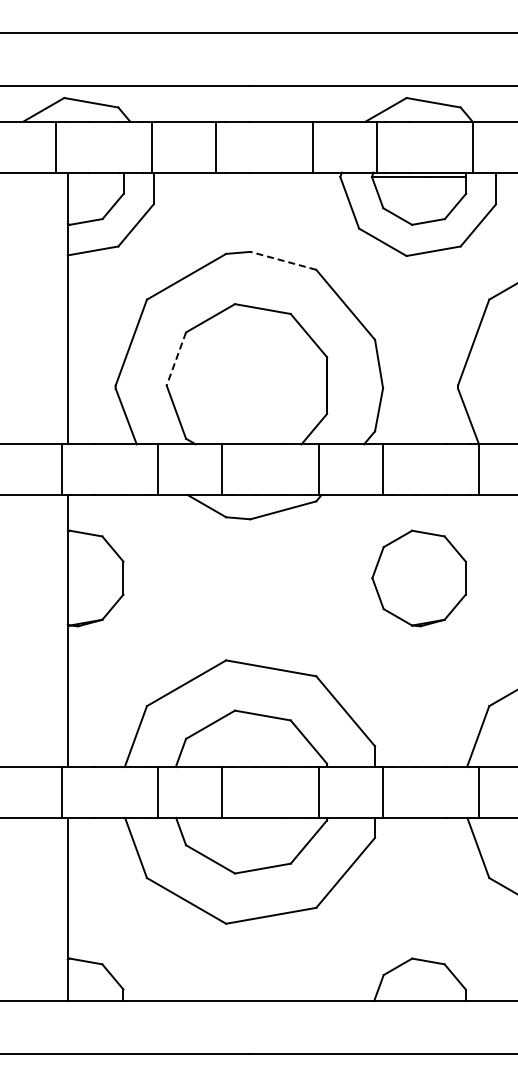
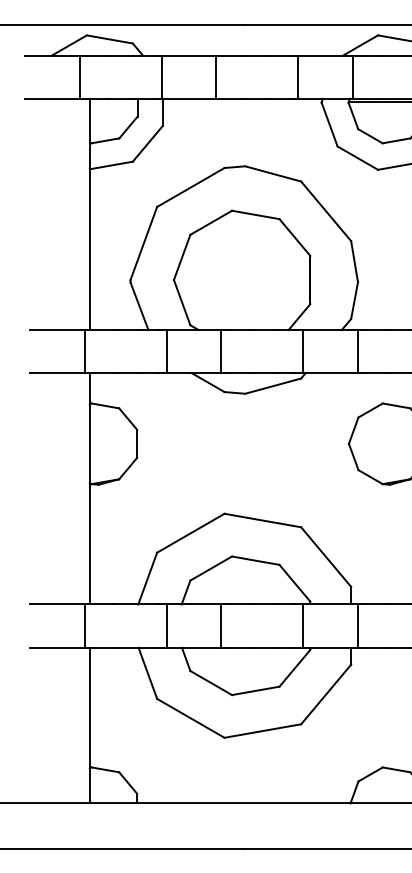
line: (282, 260) -> (272, 173), dashed -> solid
line: (176, 359) -> (182, 257), dashed -> solid

